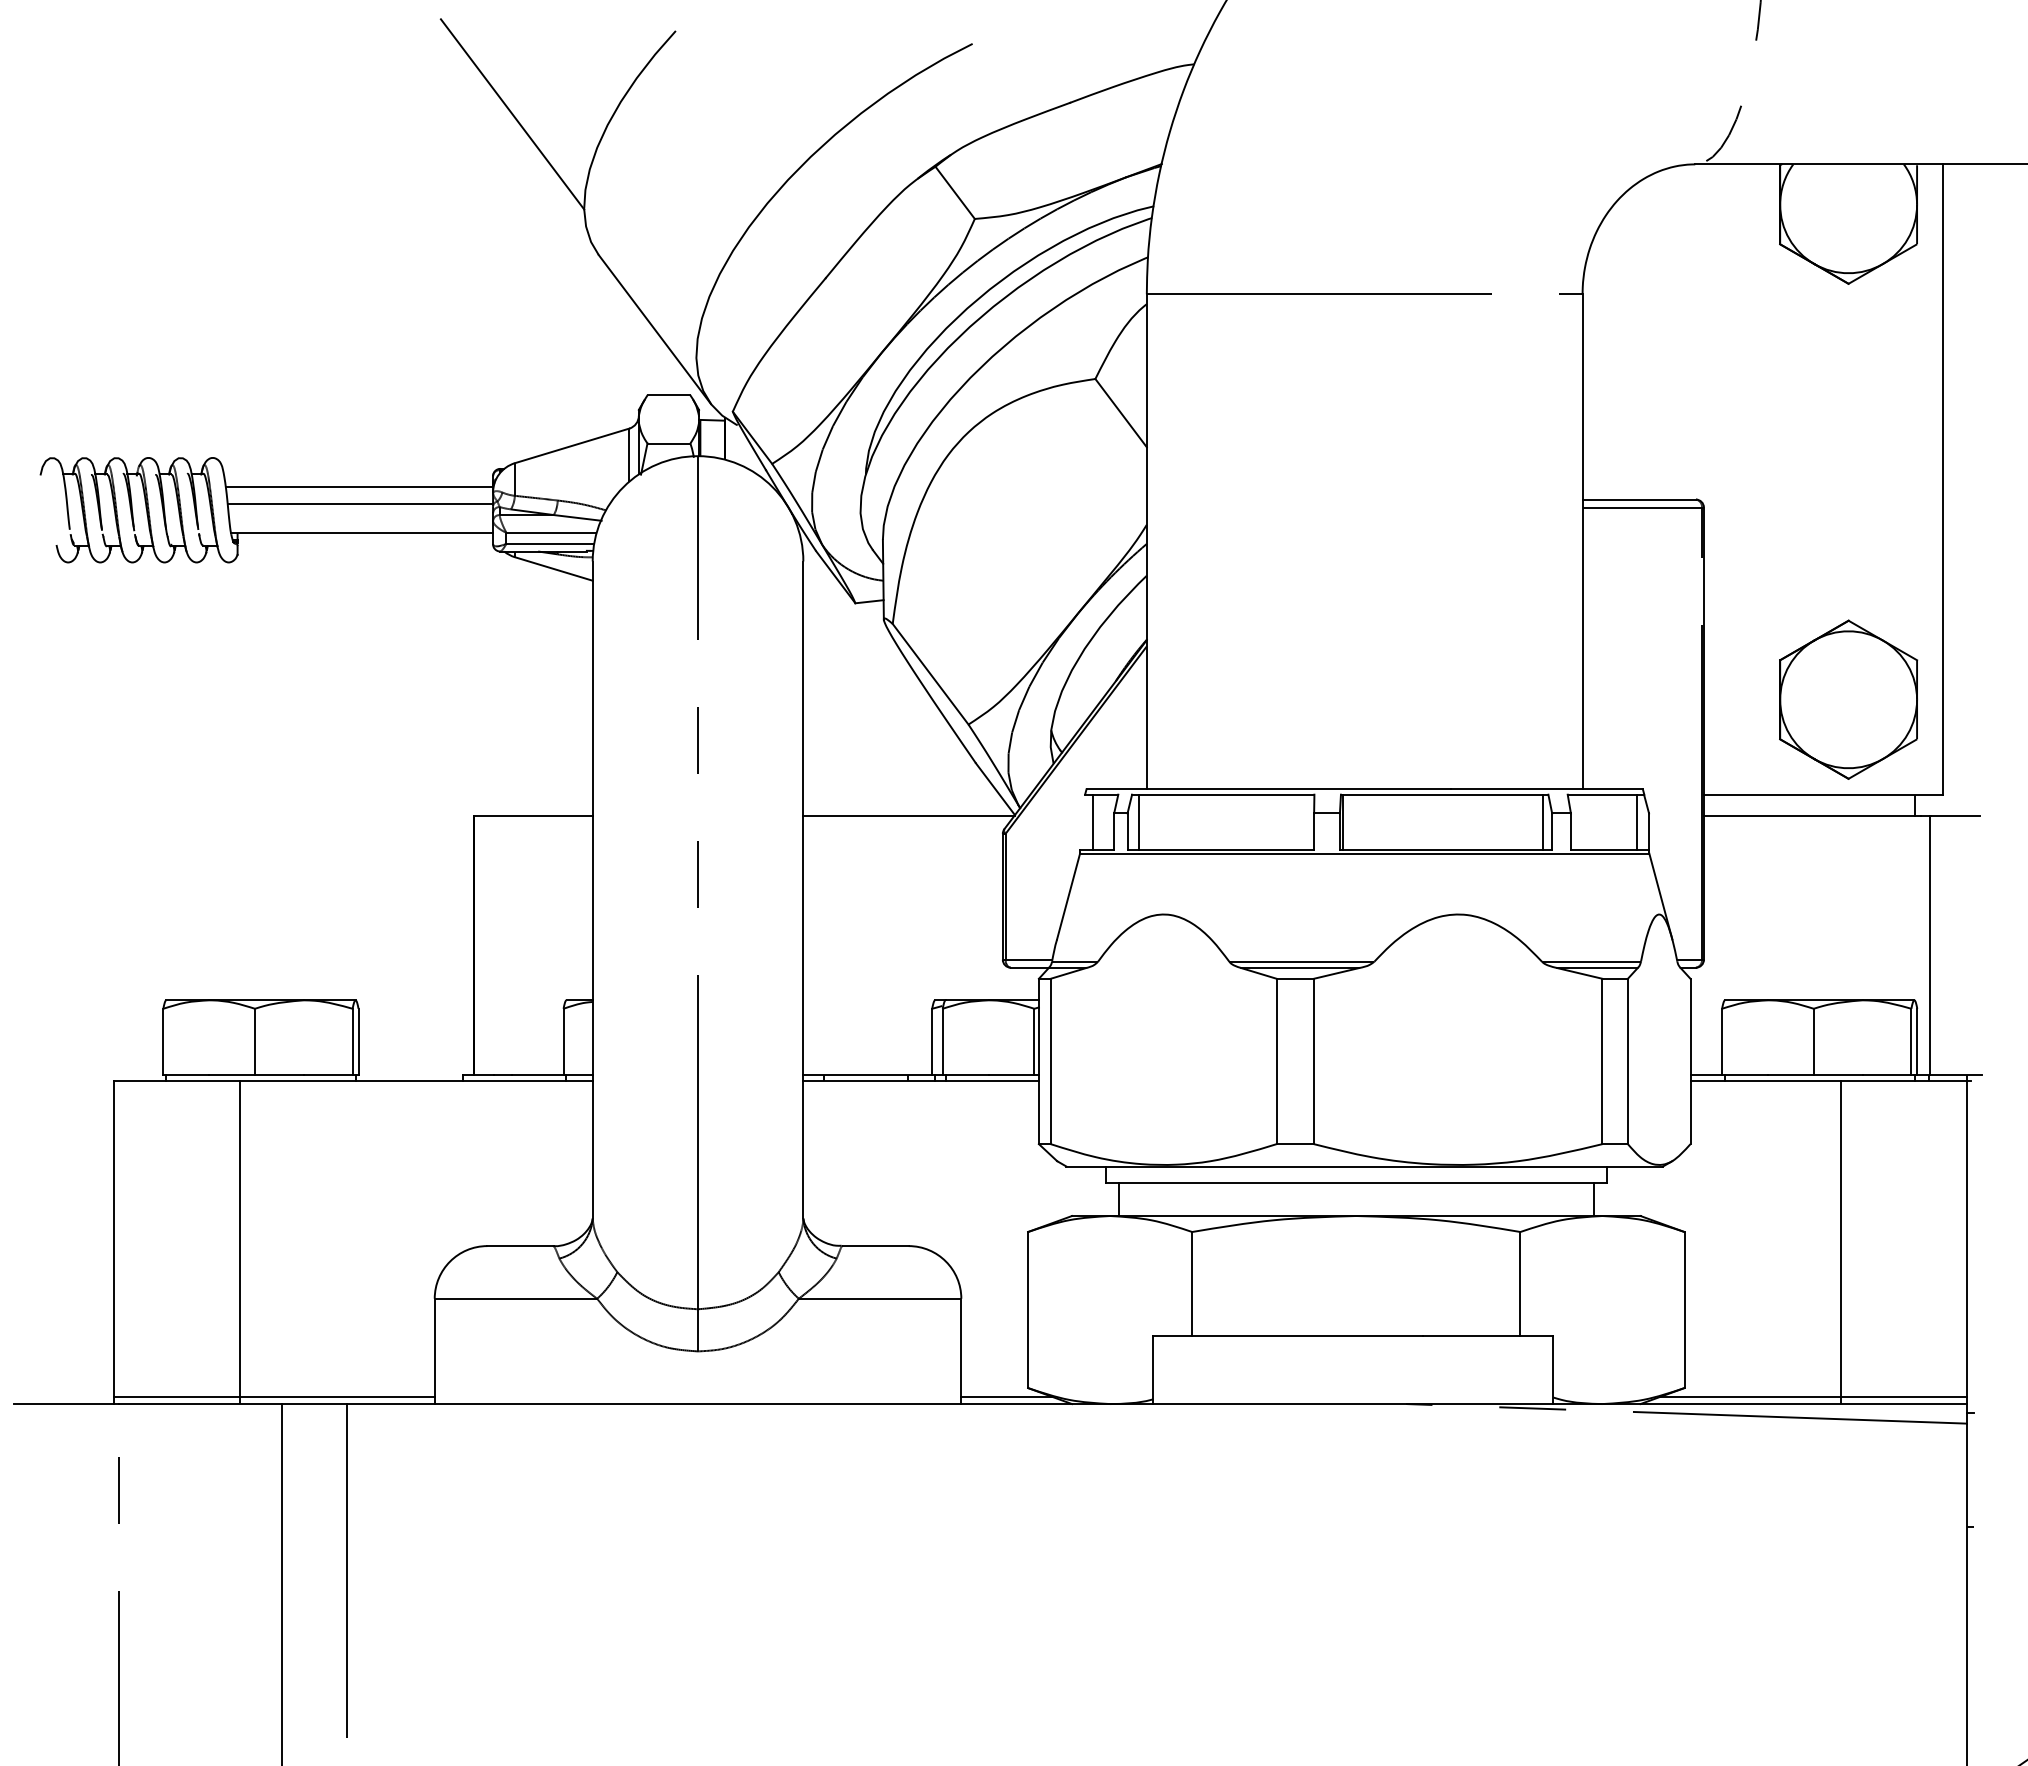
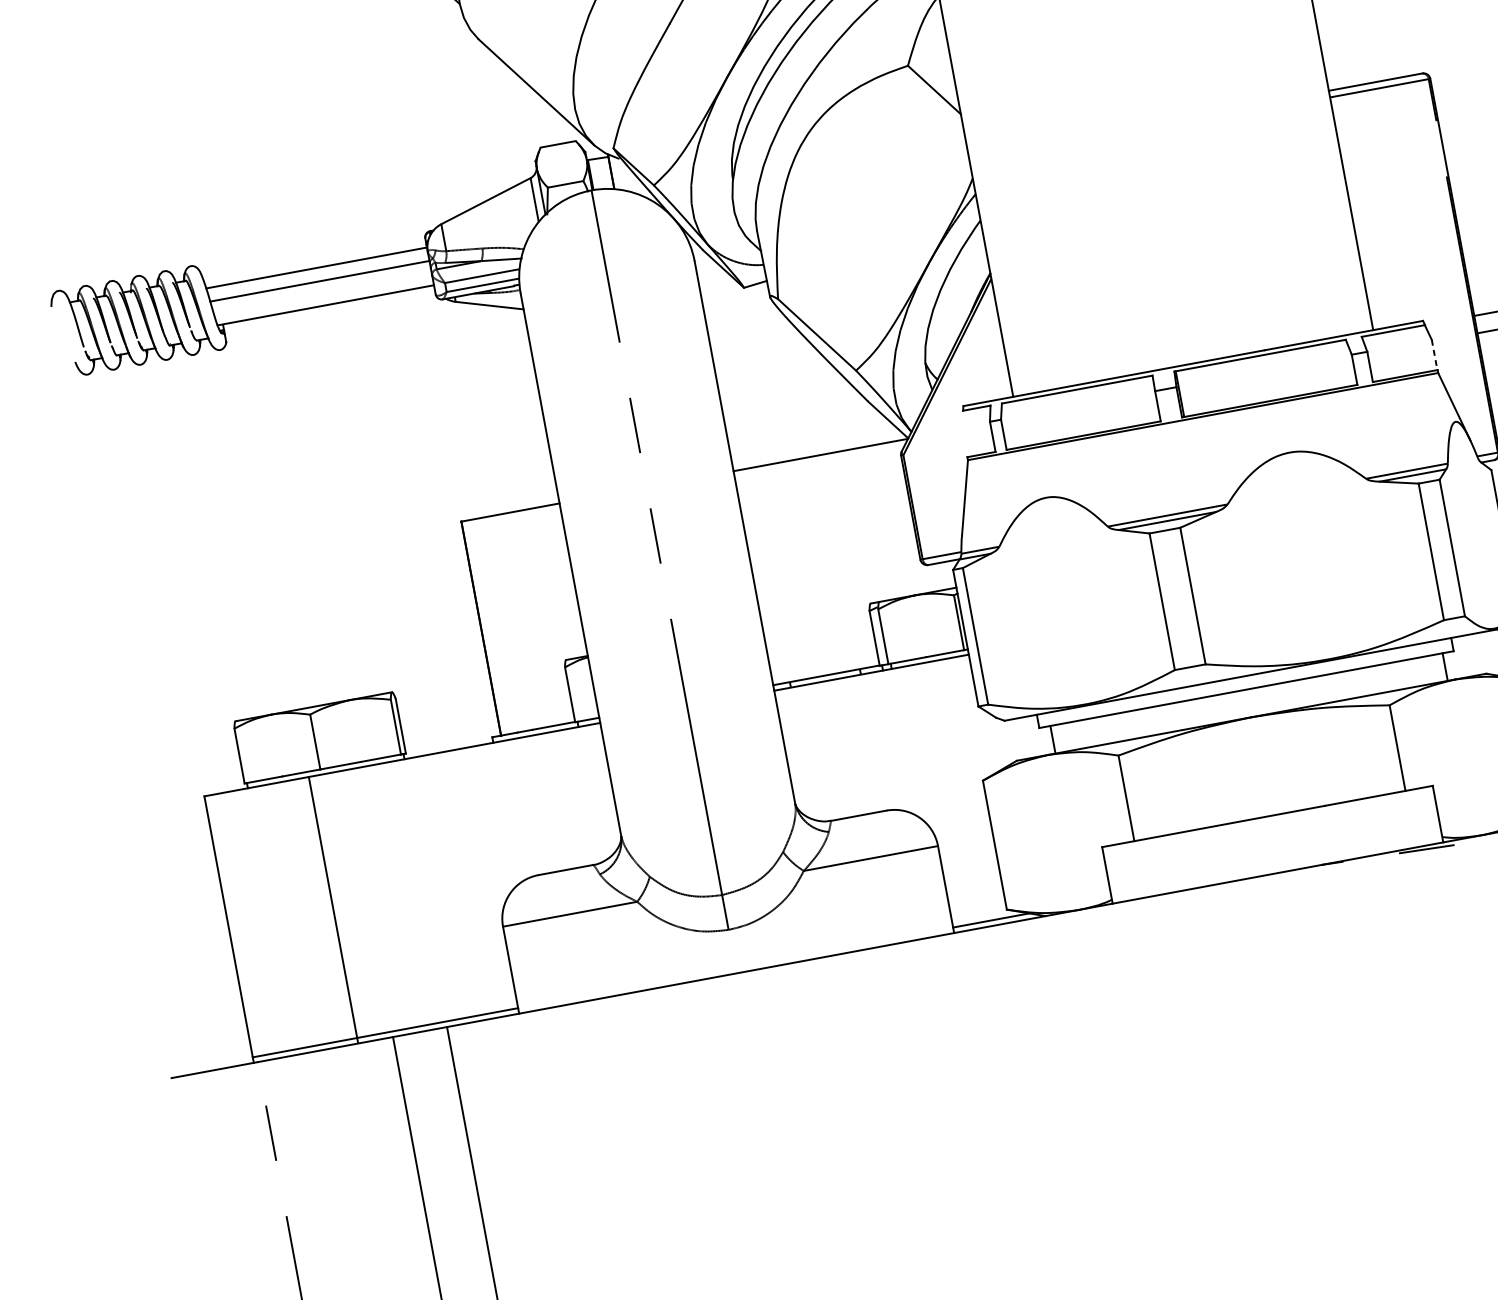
line: (1092, 821) -> (973, 431), removed
line: (1138, 821) -> (1011, 424), removed
line: (1542, 821) -> (1345, 362), removed
line: (1636, 821) -> (1422, 348), removed
line: (1649, 832) -> (1435, 355), solid -> dashed

